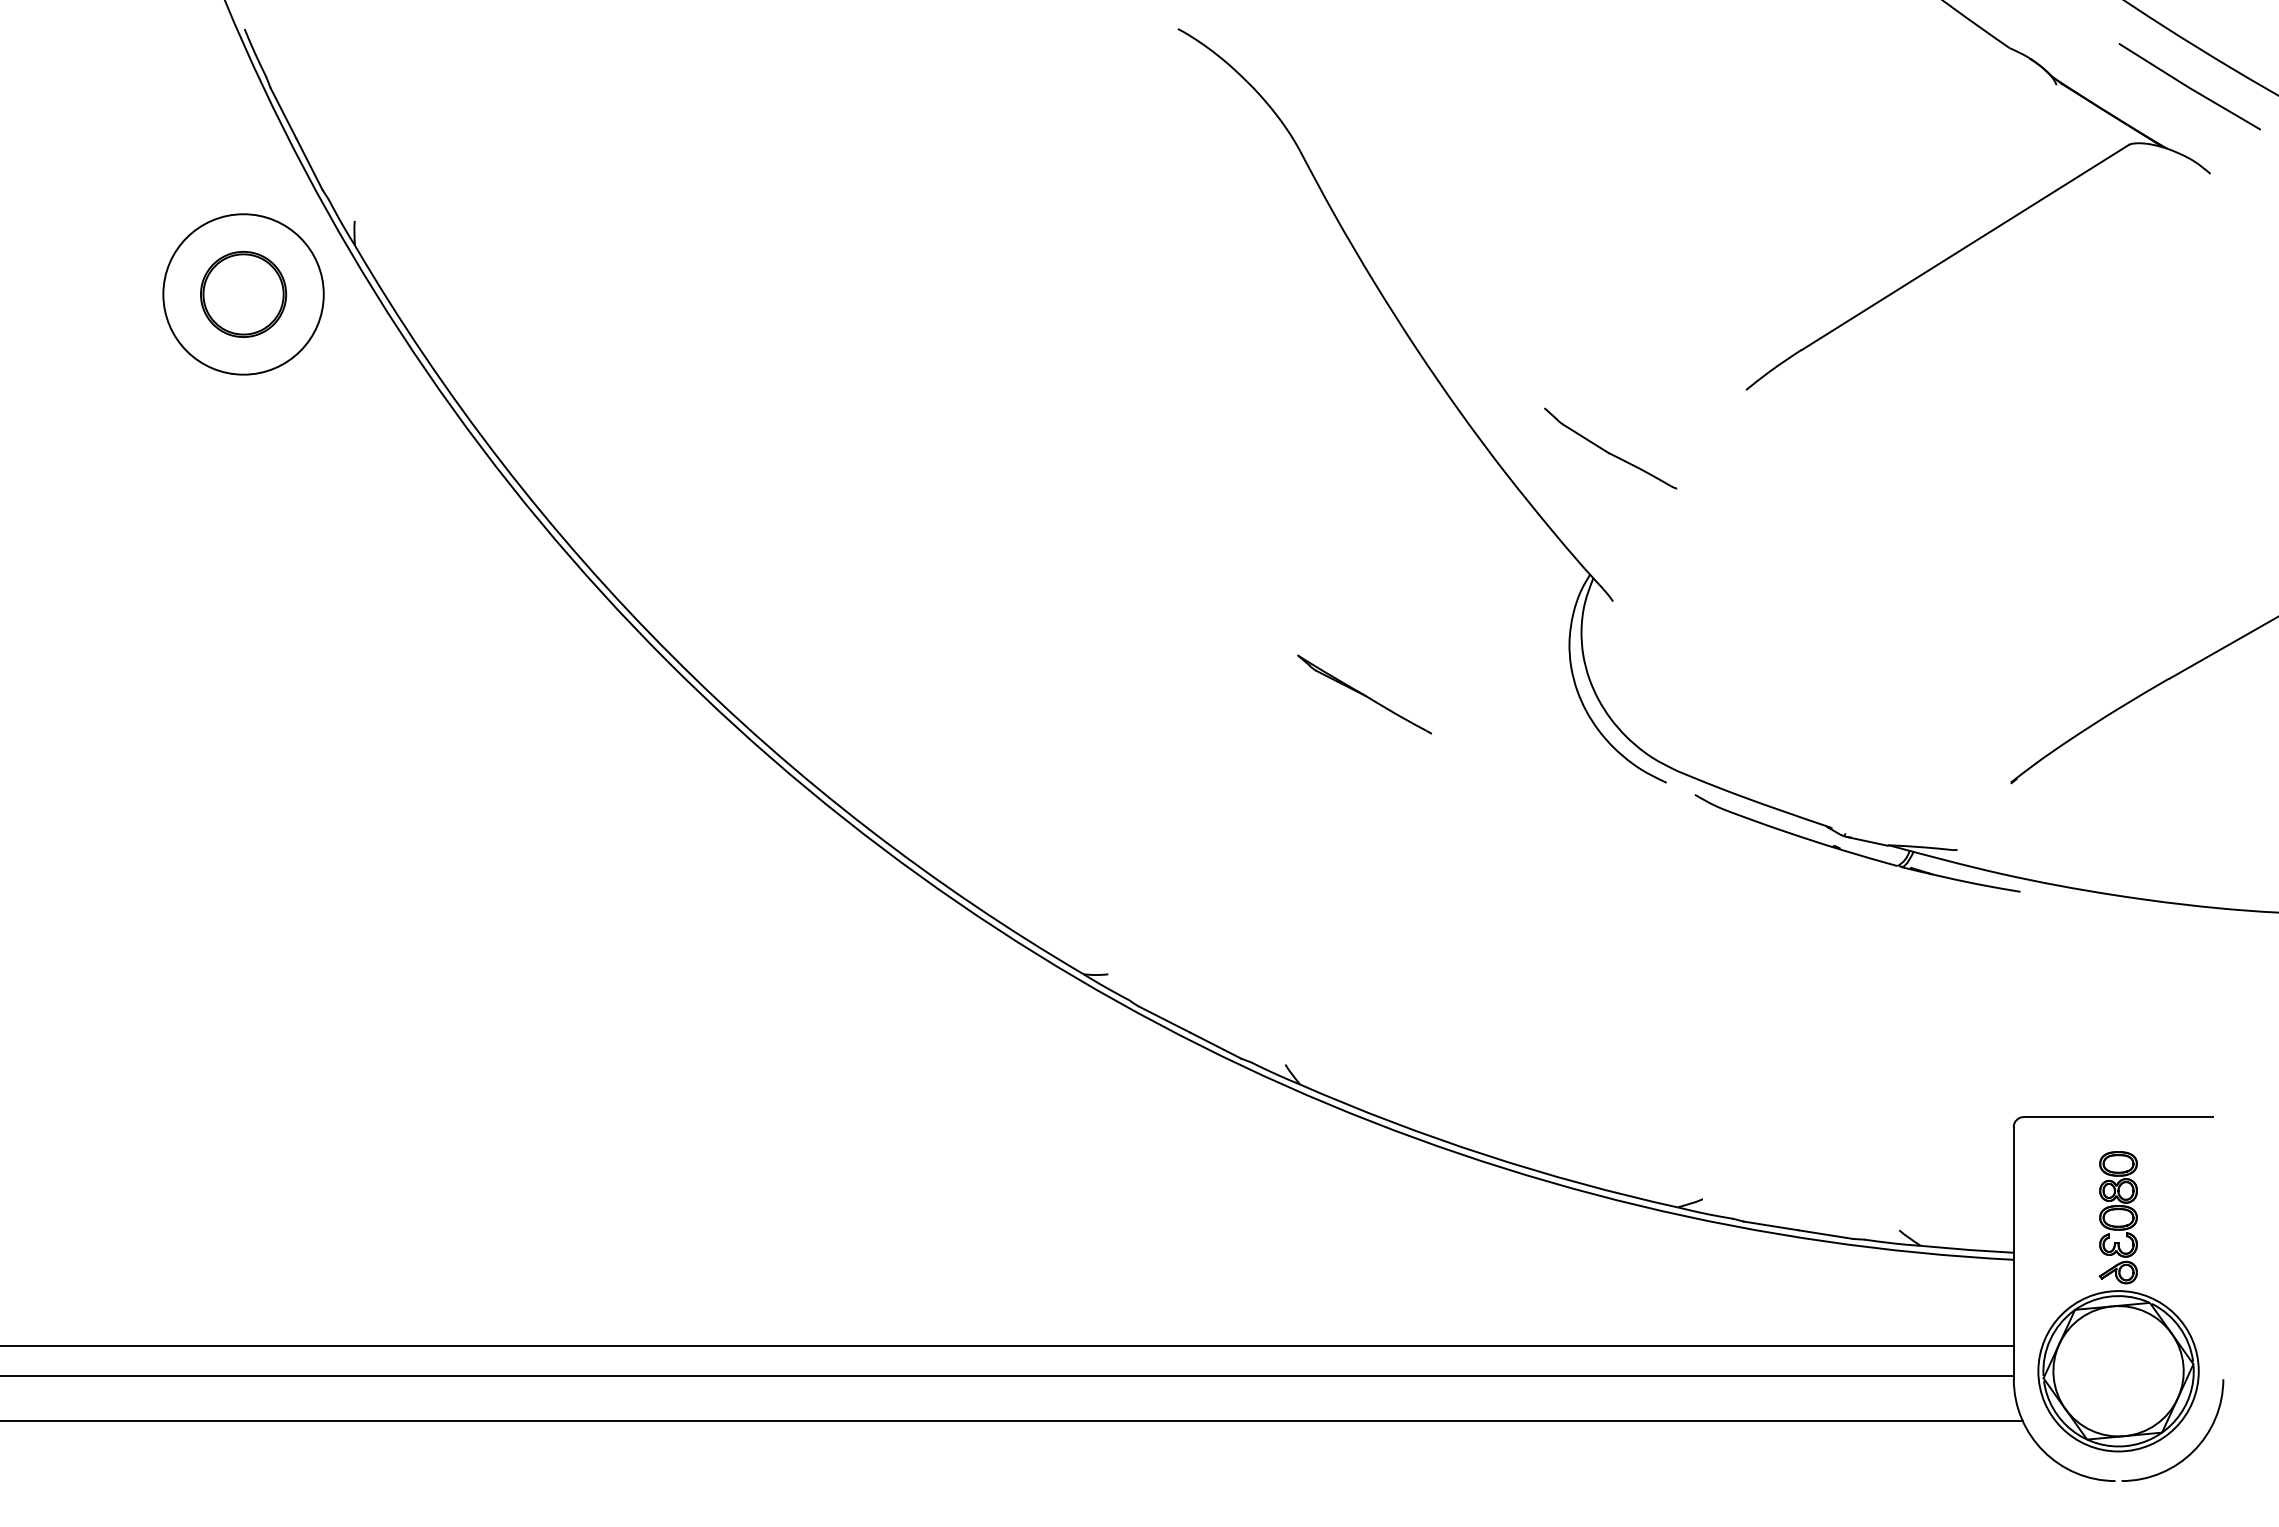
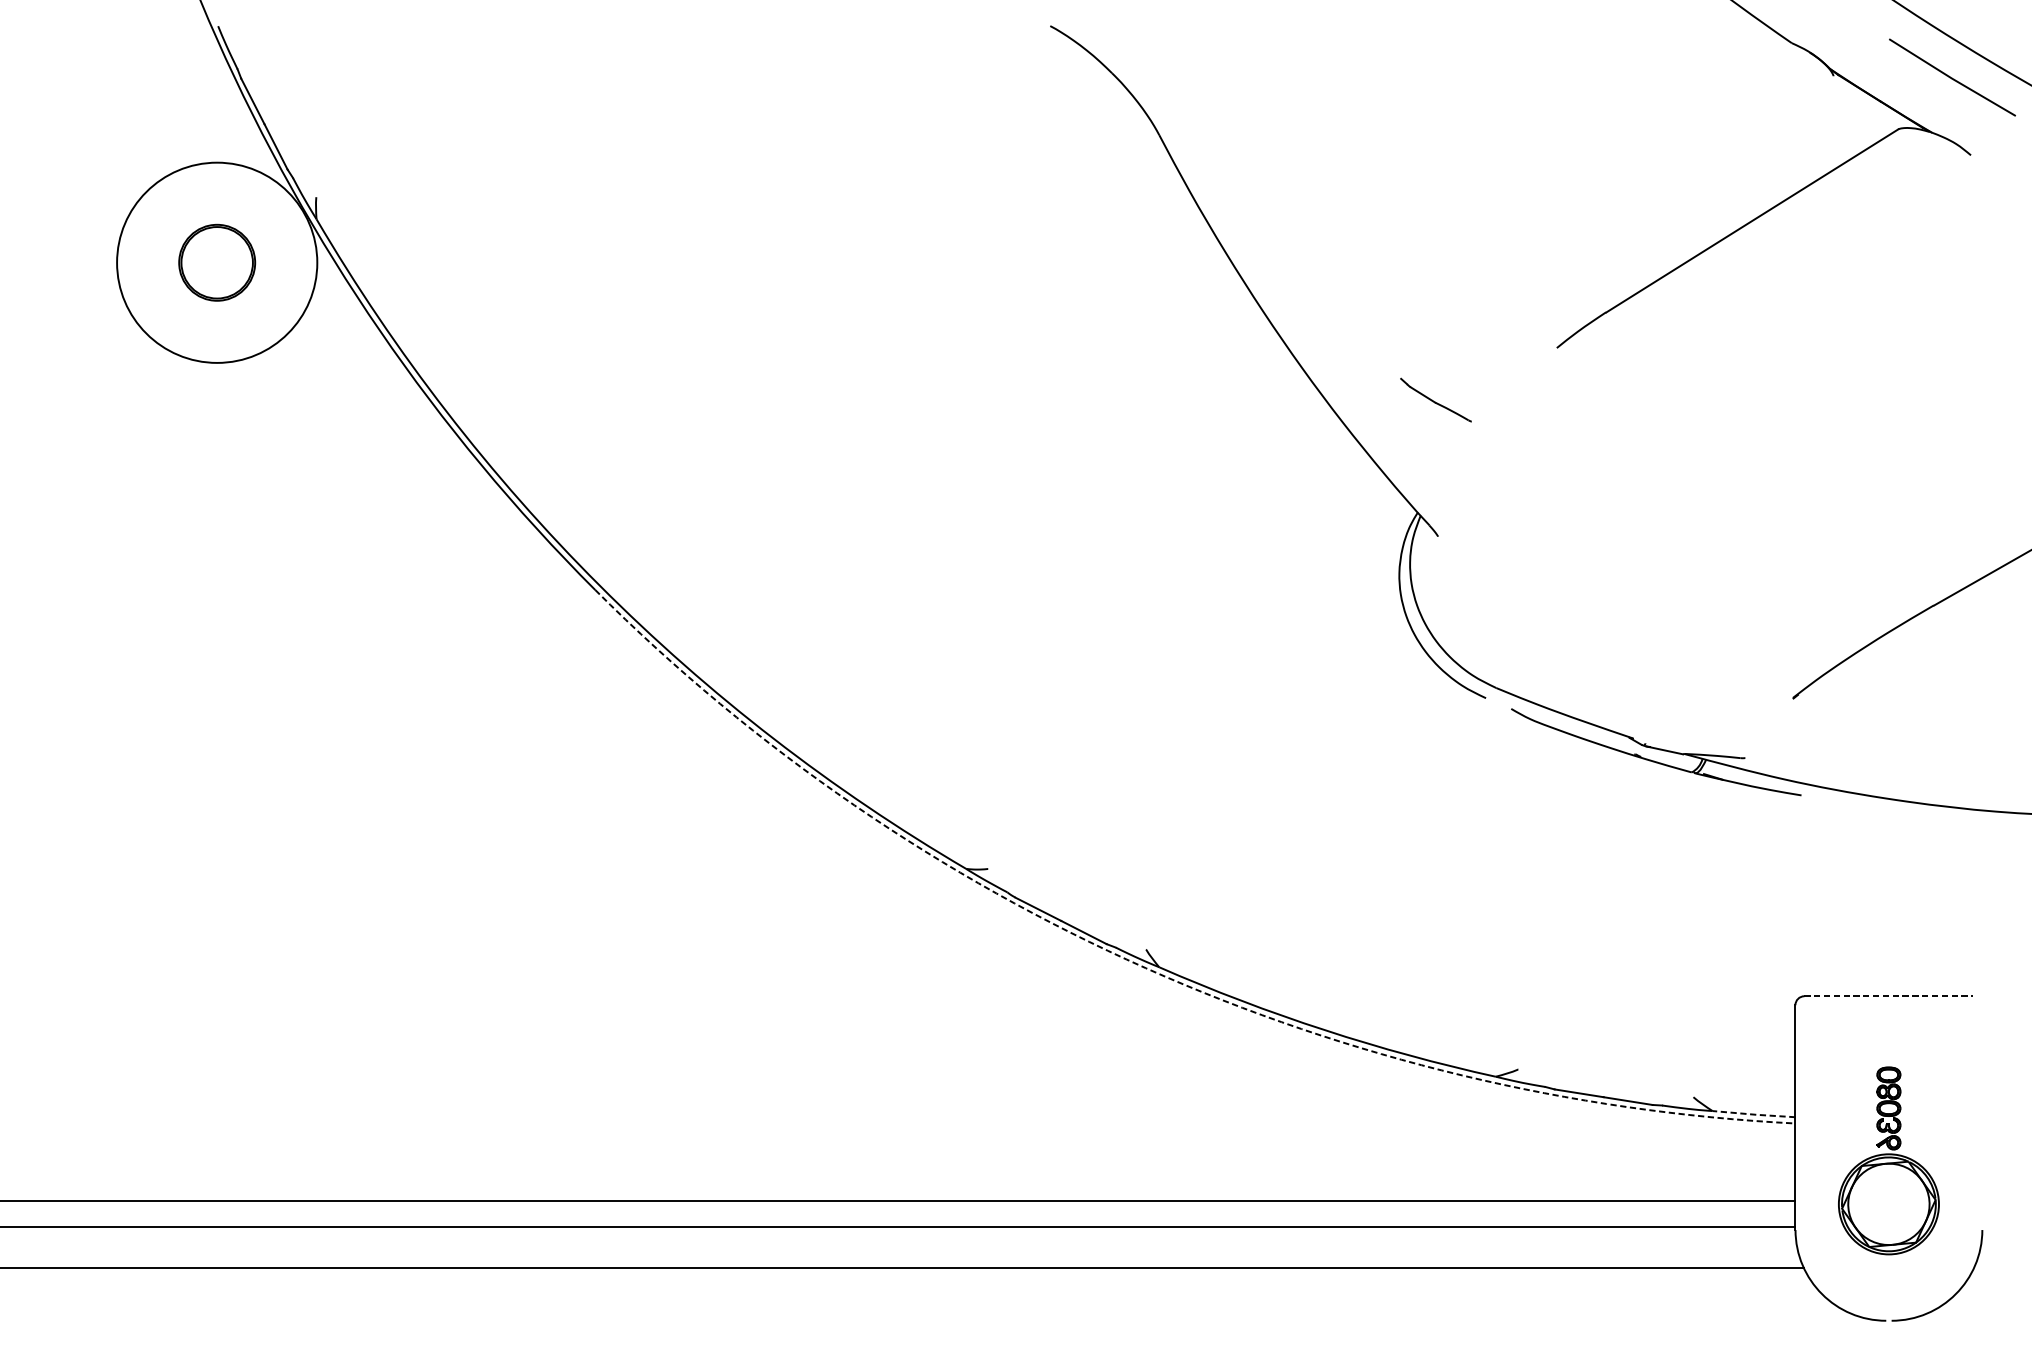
circle: (243, 294) -> (217, 262), size x1.4
part: (1610, 448) -> (1435, 400), size x0.6
part: (1364, 694) -> (1216, 619), removed
arc: (1285, 1085) -> (1146, 968), solid -> dashed
line: (2118, 1117) -> (1888, 996), solid -> dashed
line: (1967, 1249) -> (1754, 1114), solid -> dashed
part: (2118, 1301) -> (1888, 1160), size x0.7

